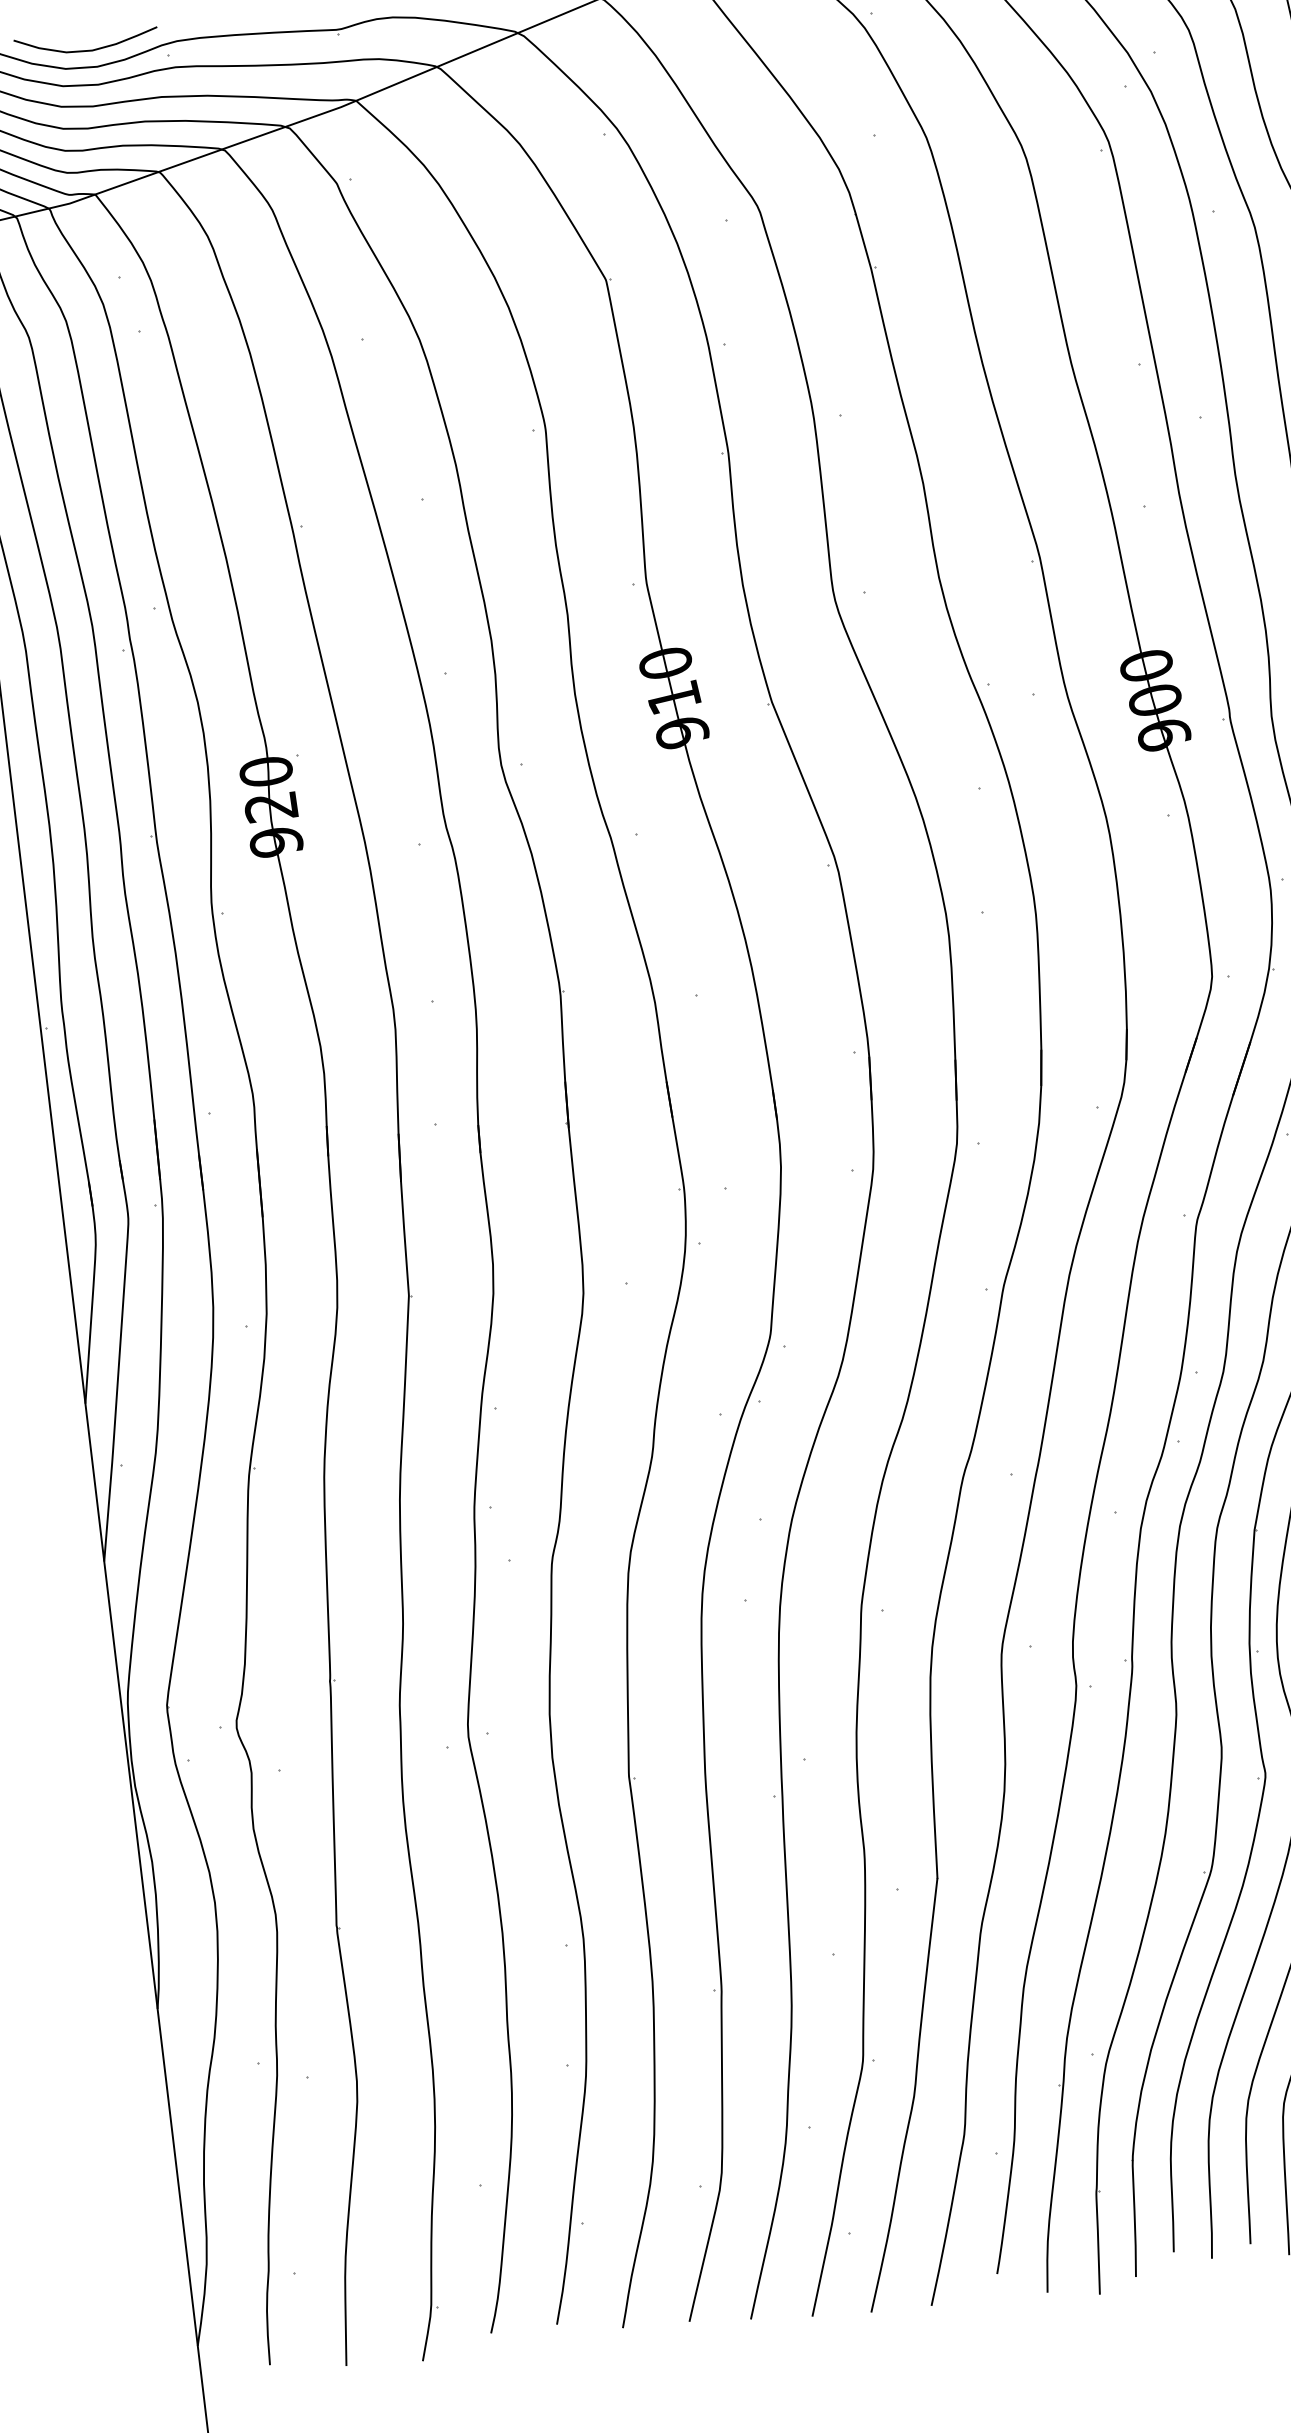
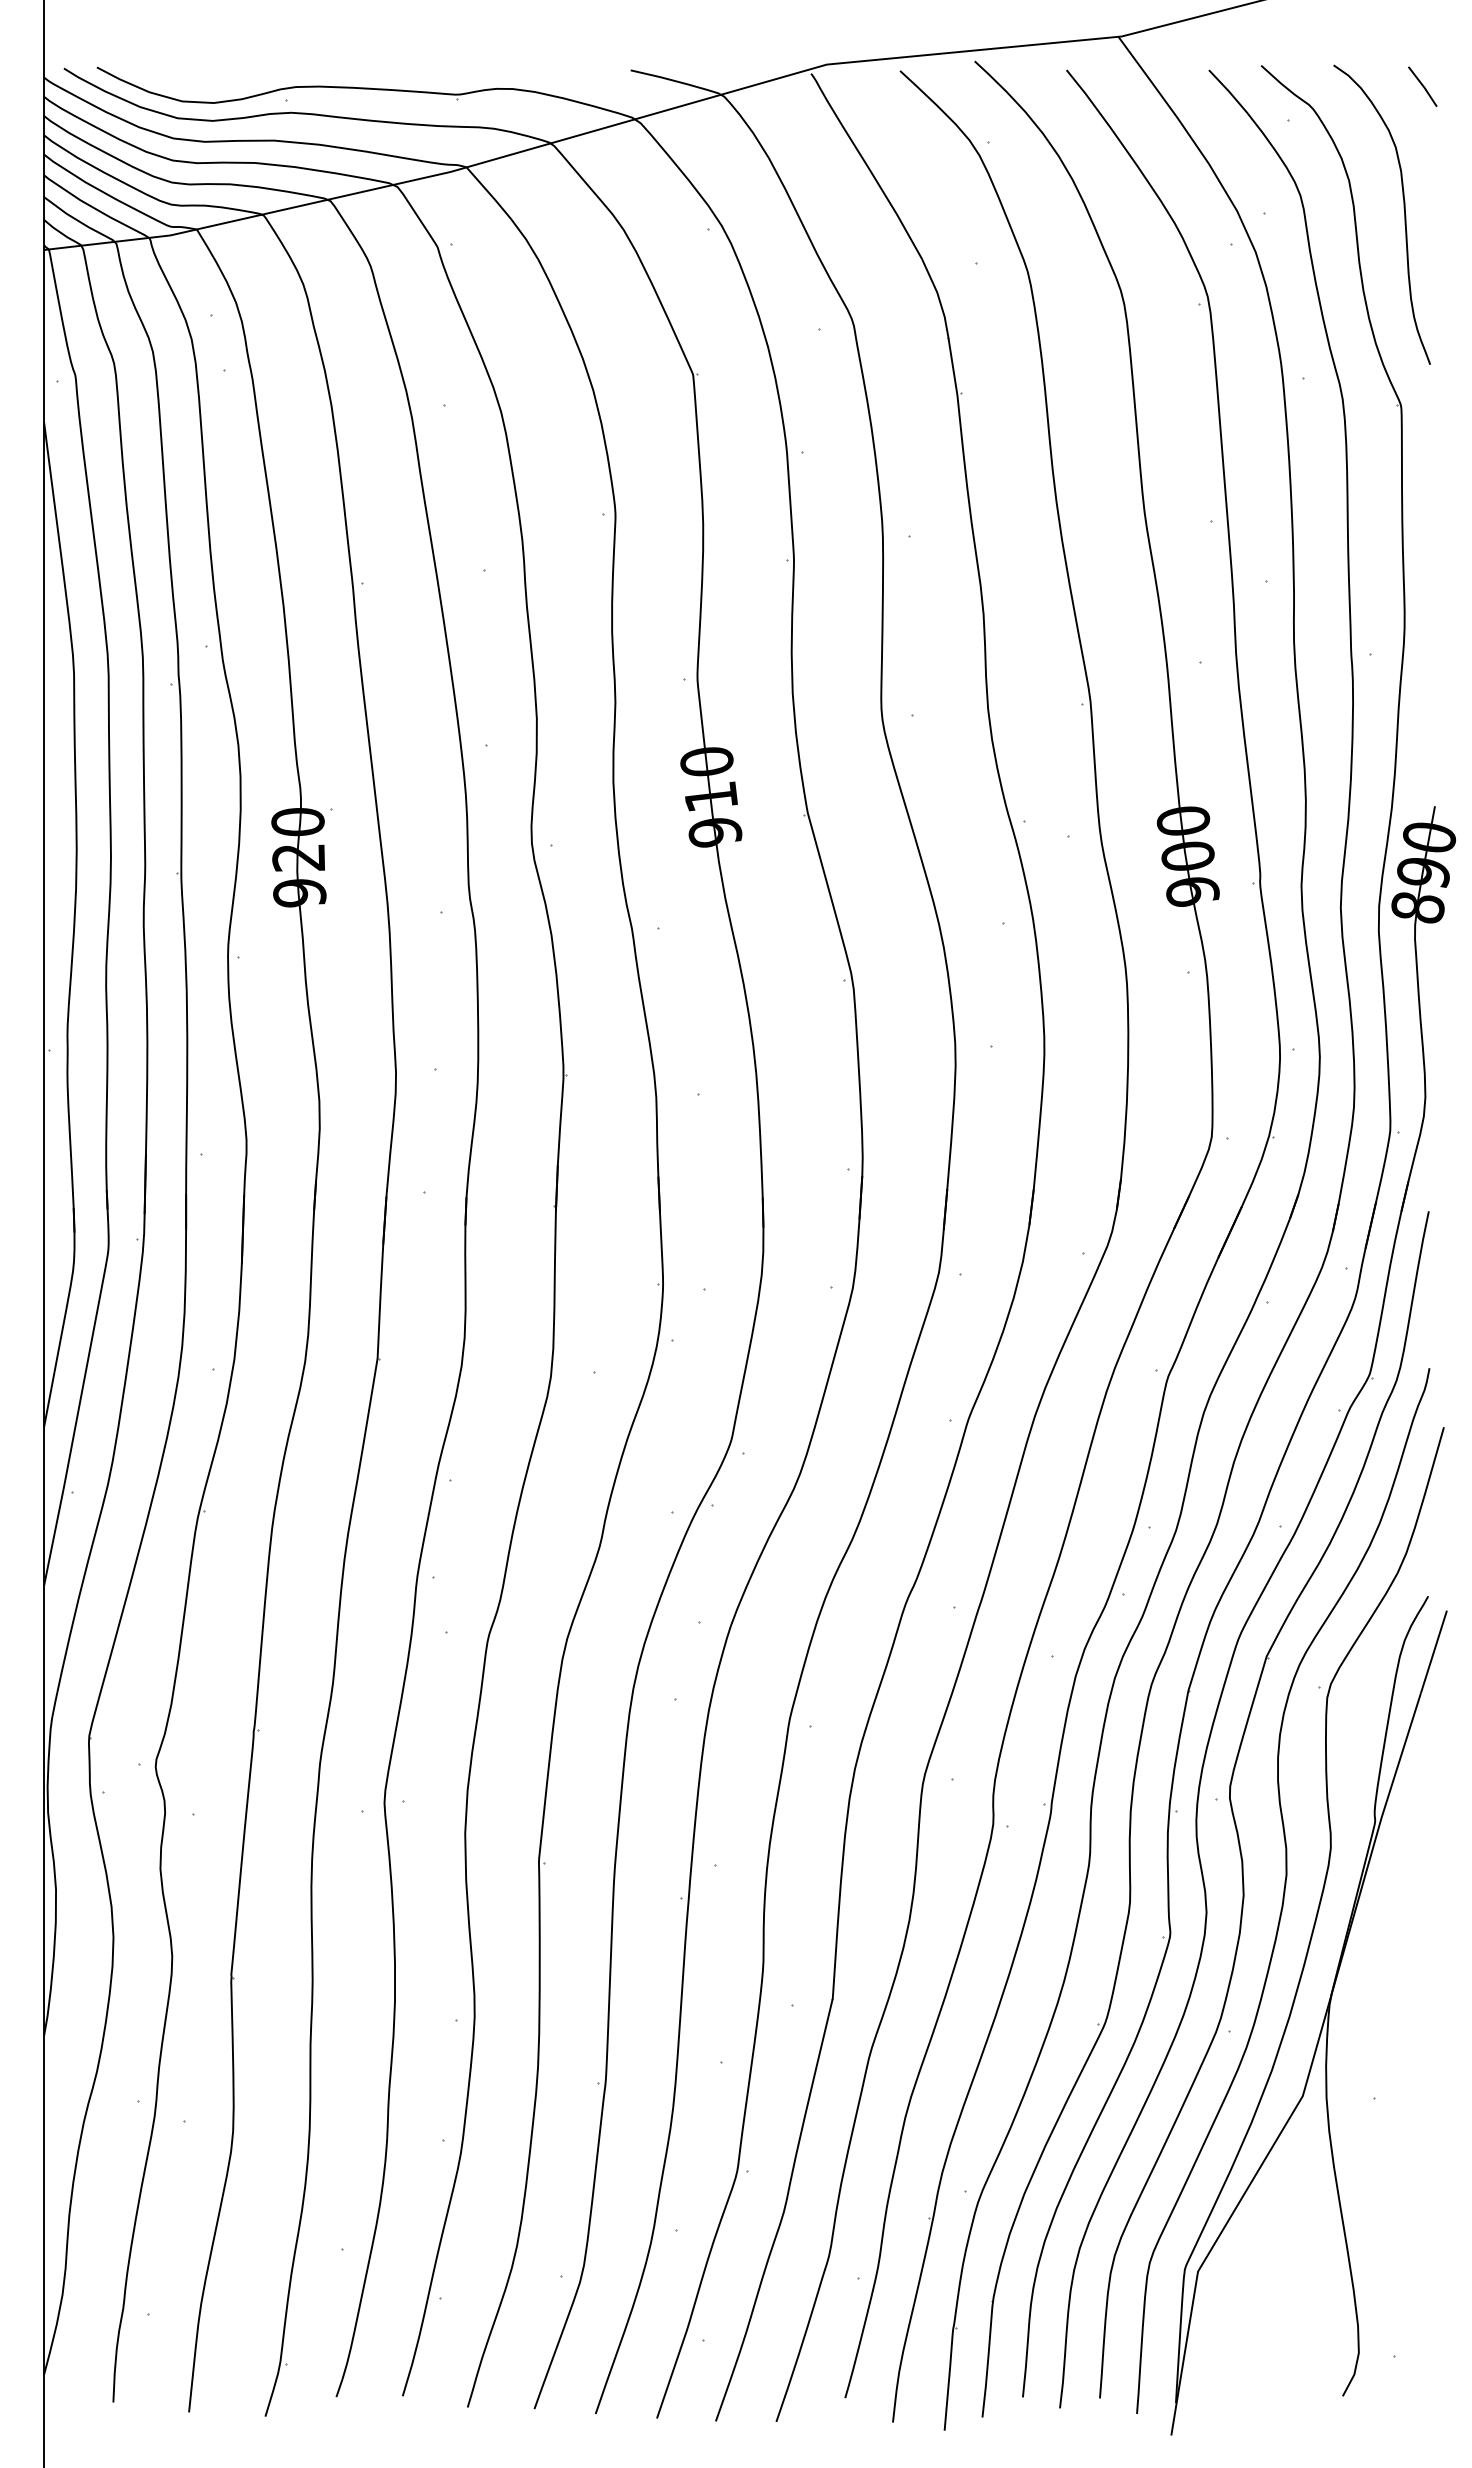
curve: (86, 50) -> (205, 85), removed

